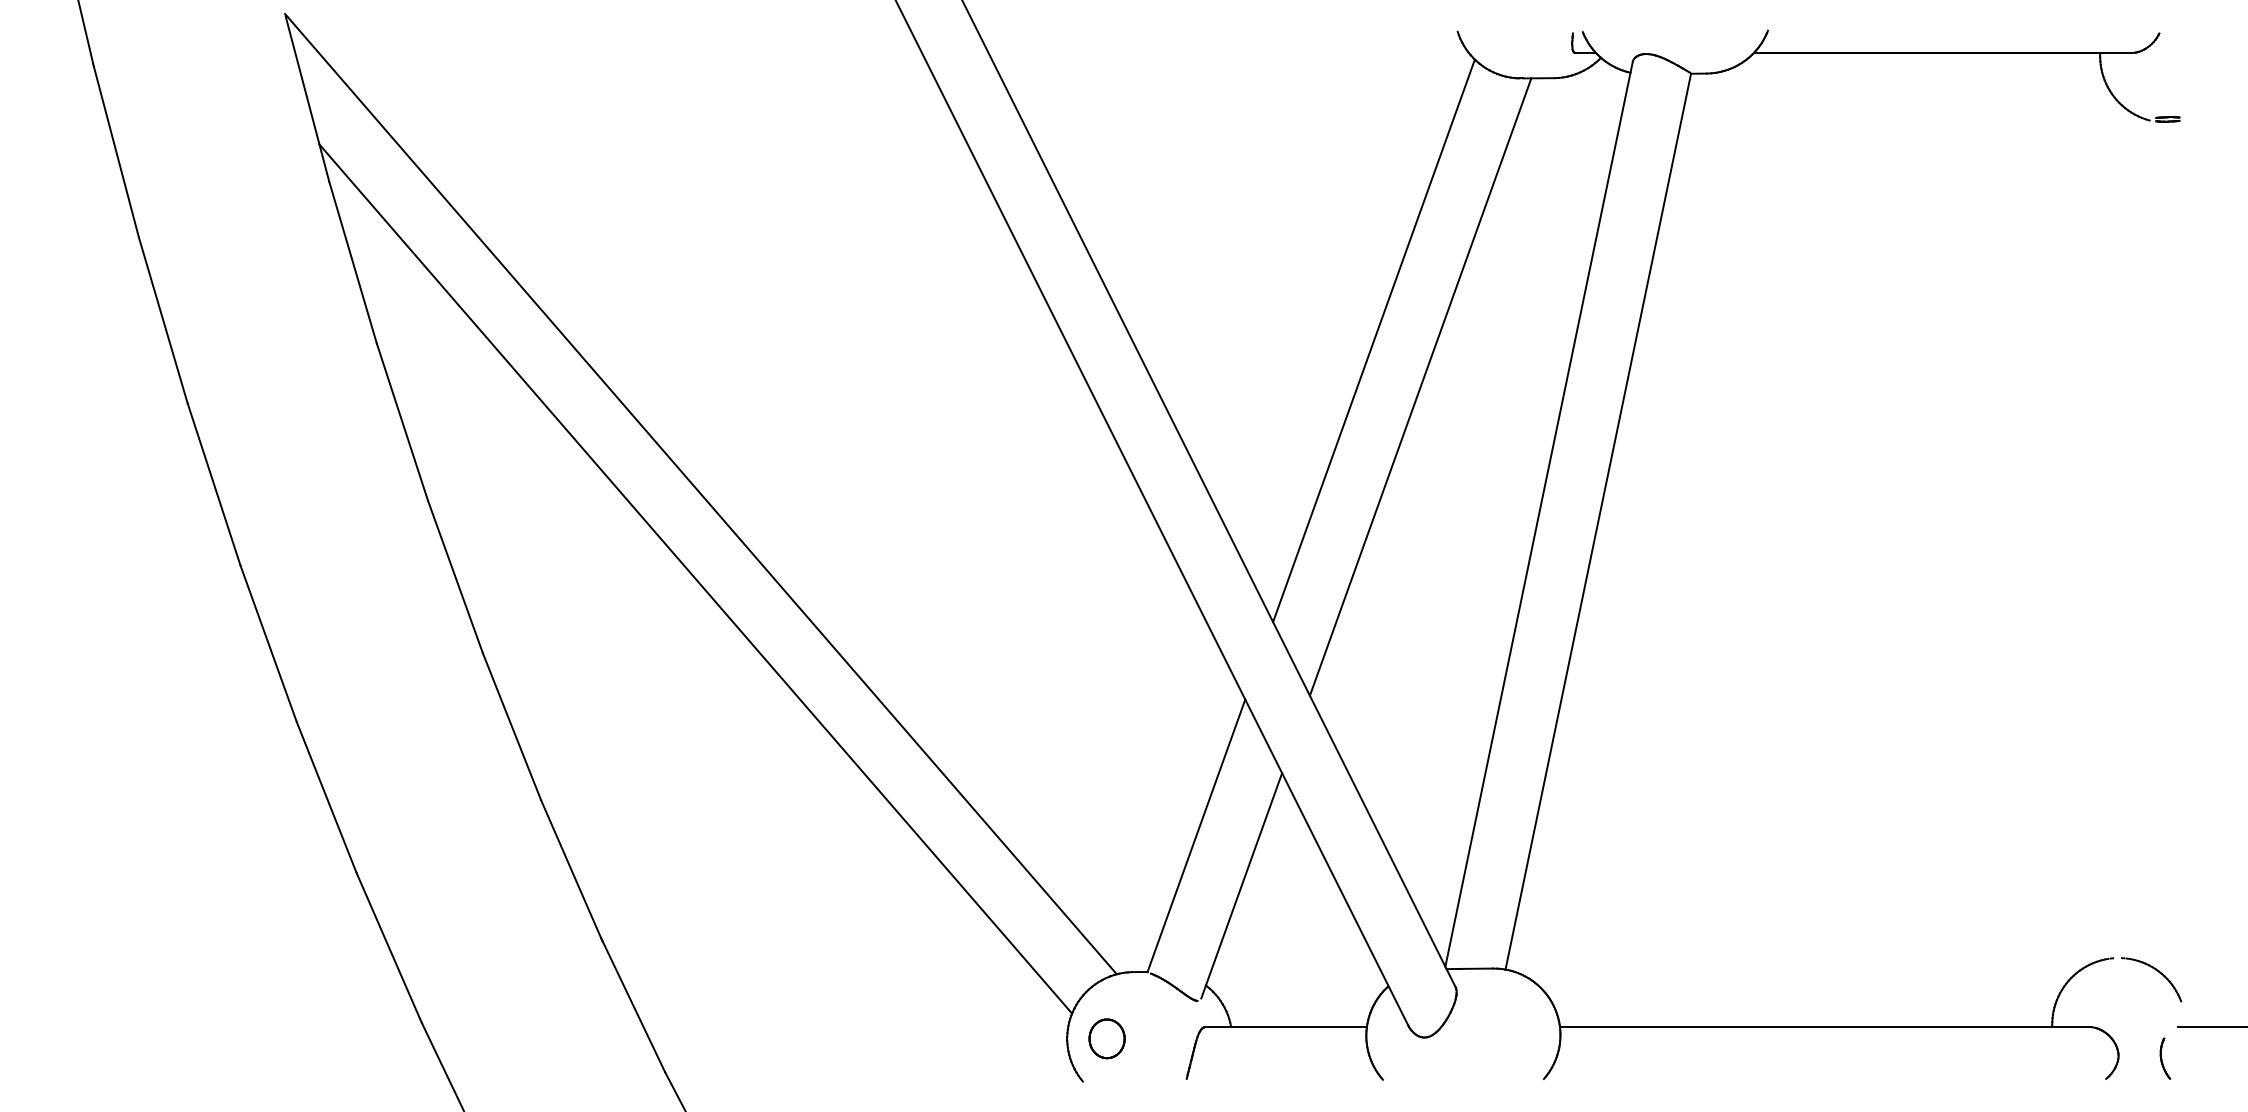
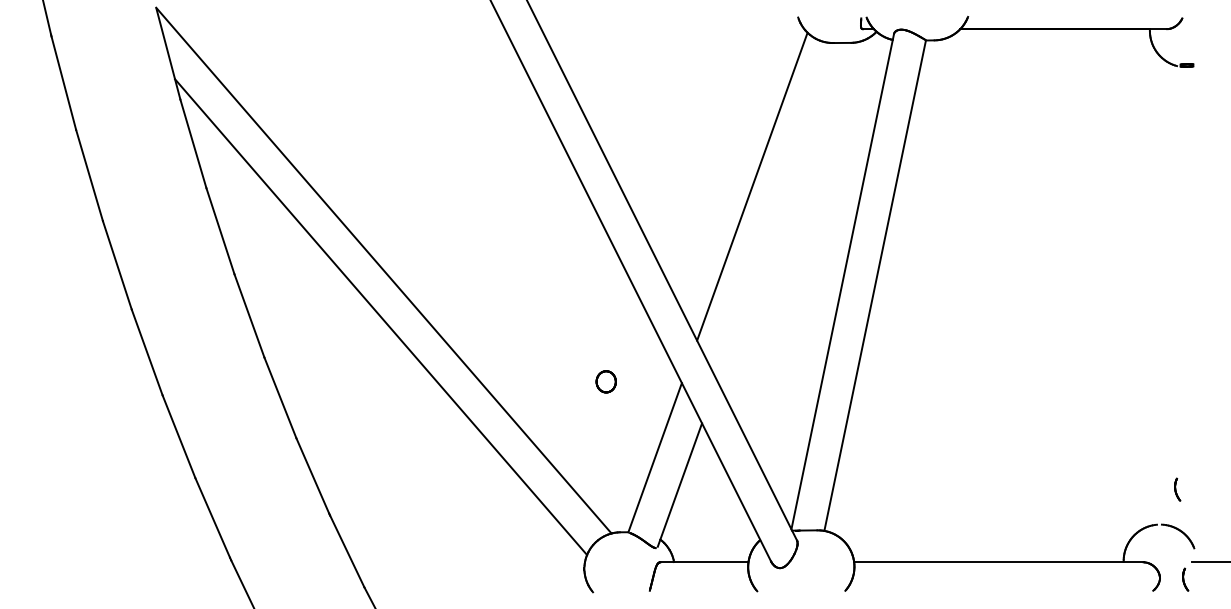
line: (1419, 387) -> (777, 212), removed
part: (2150, 893) -> (1177, 489), added
part: (1105, 1038) -> (605, 381), moved

